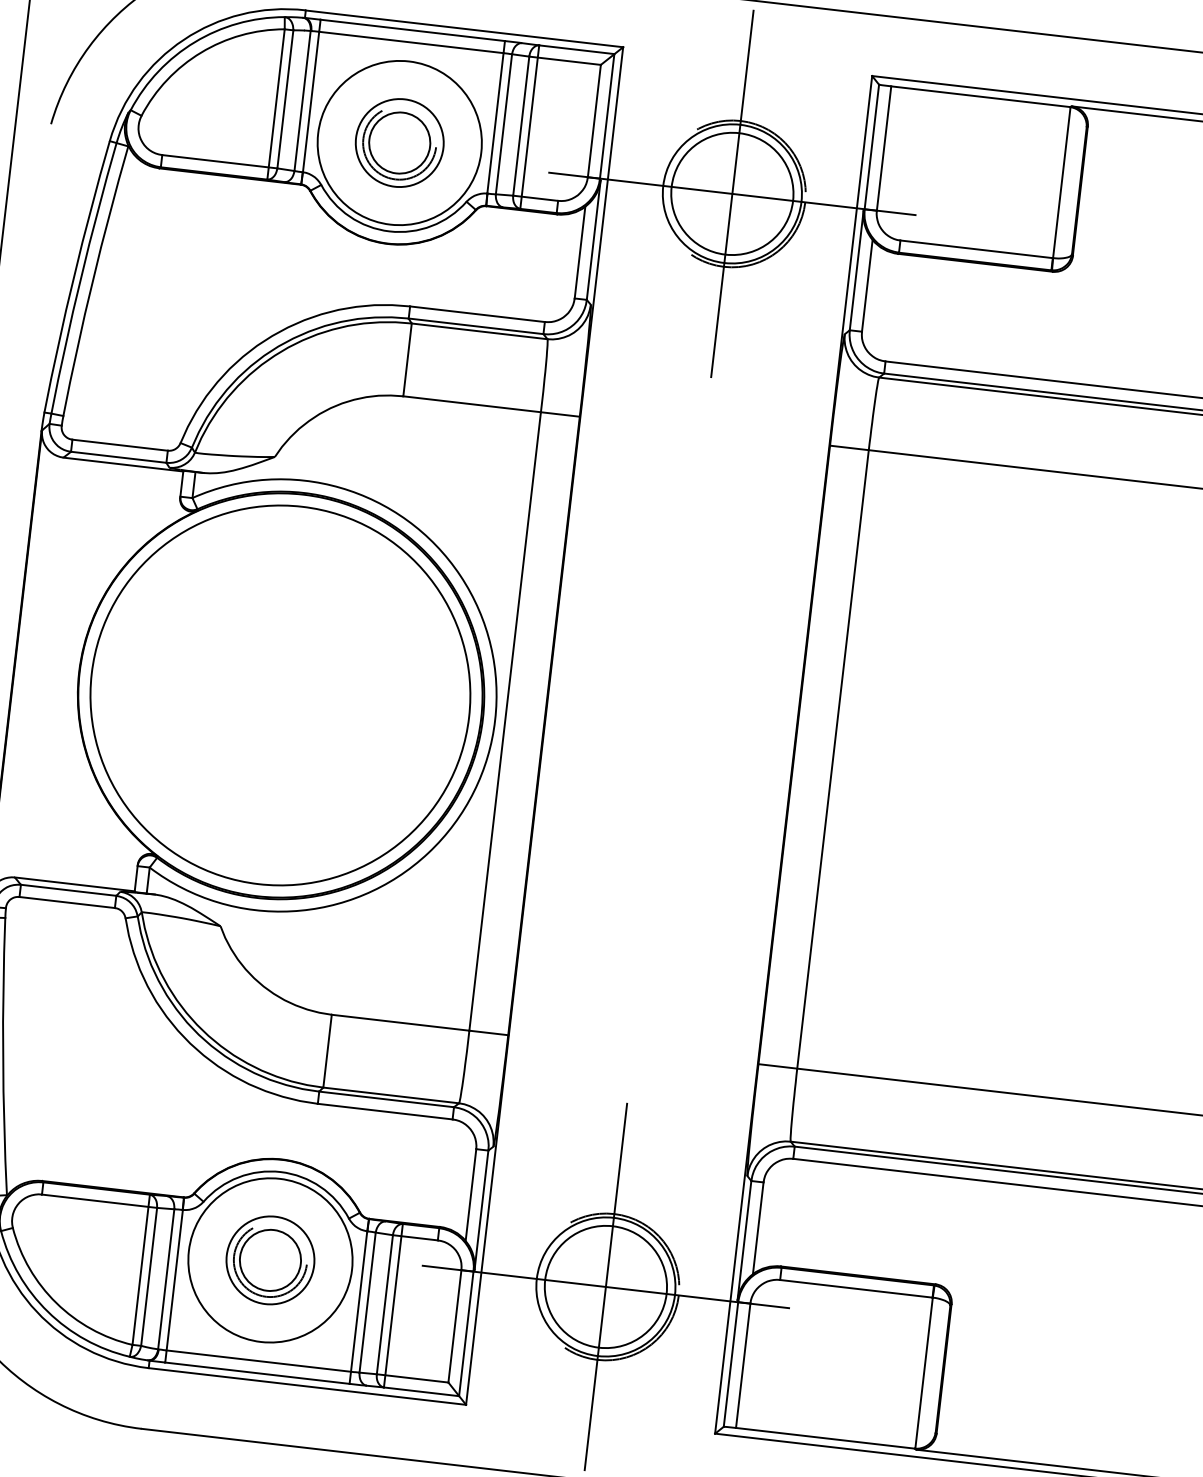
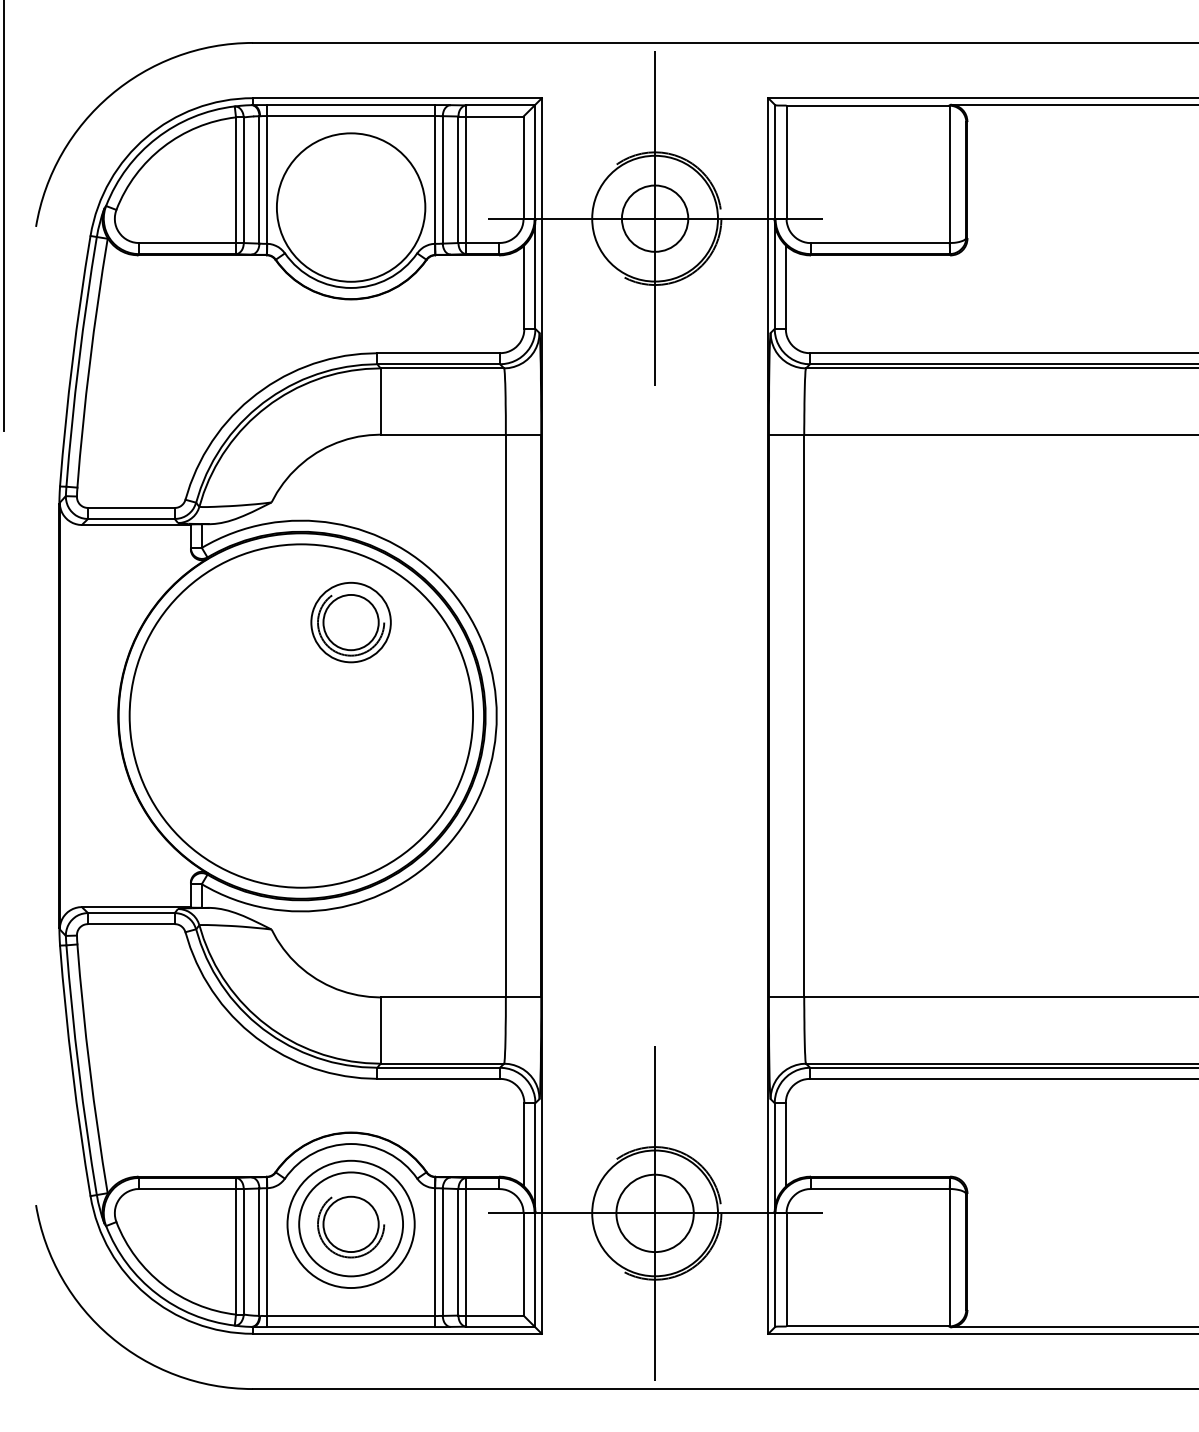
part: (399, 142) -> (350, 622), moved
circle: (731, 193) -> (654, 218), size x0.6
circle: (269, 1260) -> (350, 1224), size x0.7
circle: (269, 1260) -> (350, 1224), size x1.6
circle: (605, 1287) -> (654, 1213), size x0.7

